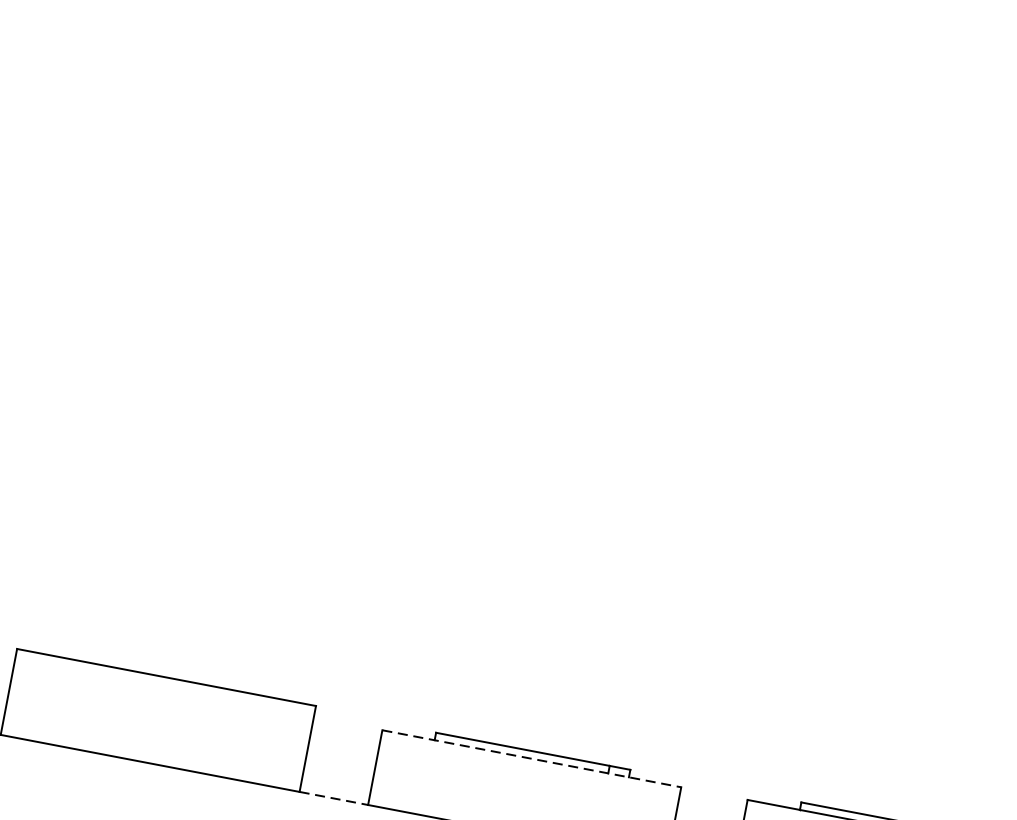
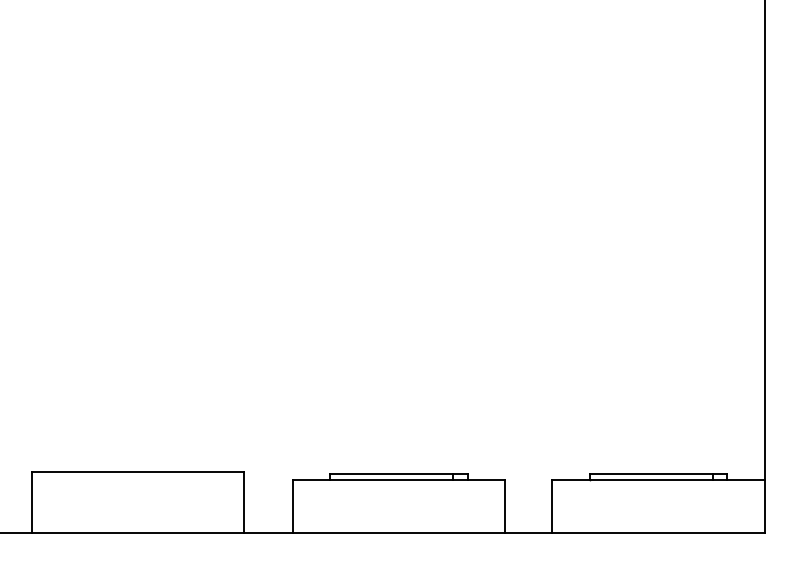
line: (532, 758) -> (399, 479), dashed -> solid
line: (335, 798) -> (269, 532), dashed -> solid

